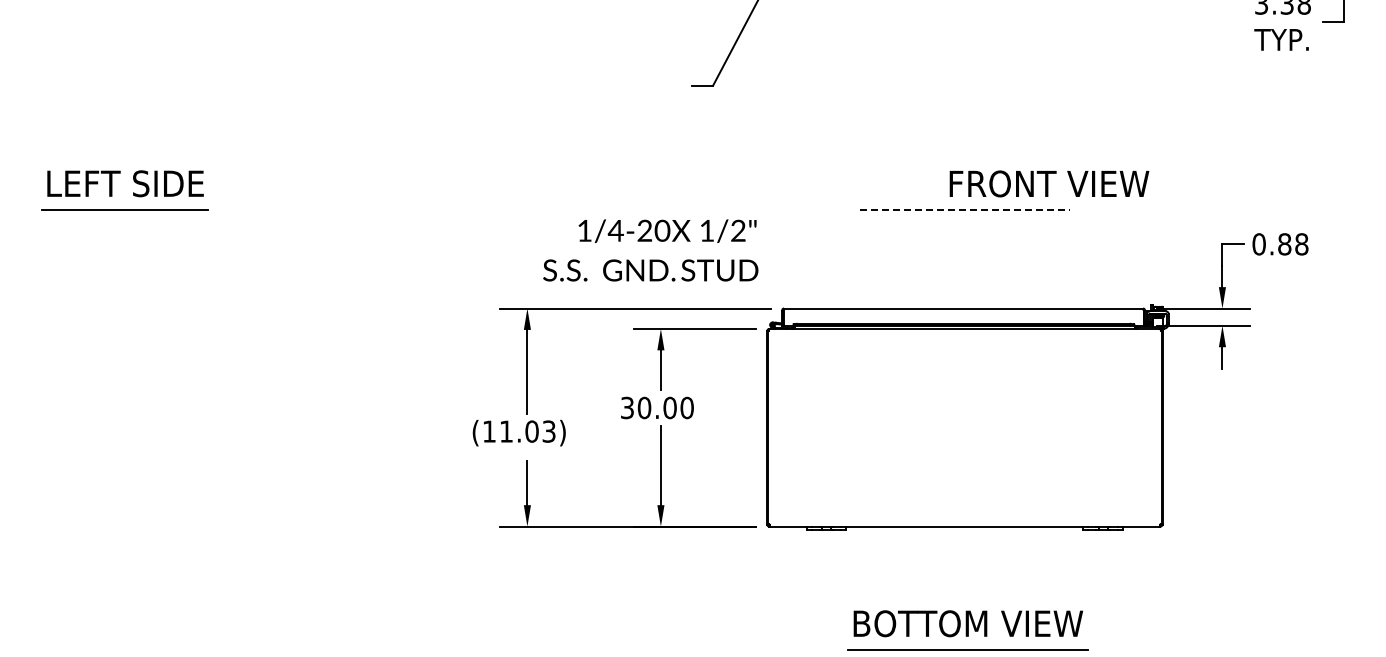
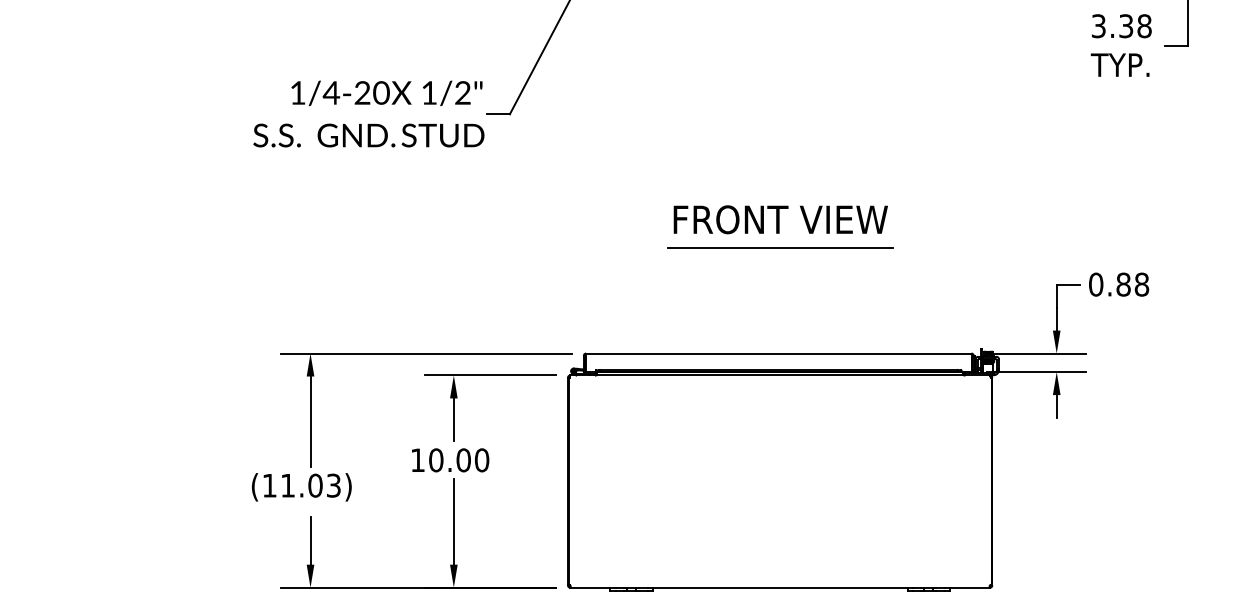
text: (1049, 183) -> (780, 219), moved
line: (964, 209) -> (779, 247), dashed -> solid
text: (650, 250) -> (368, 114), moved
text: (627, 407) -> (417, 459), 30.00 -> 10.00

